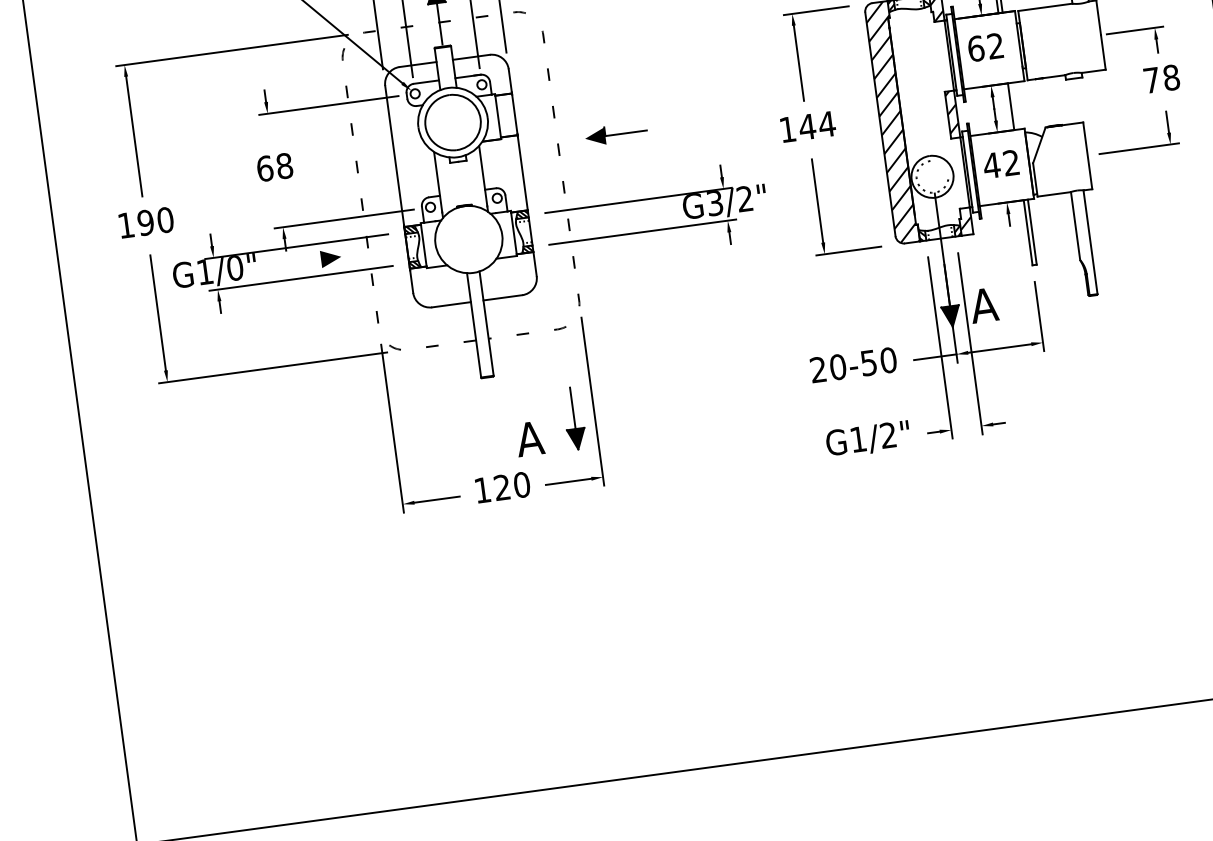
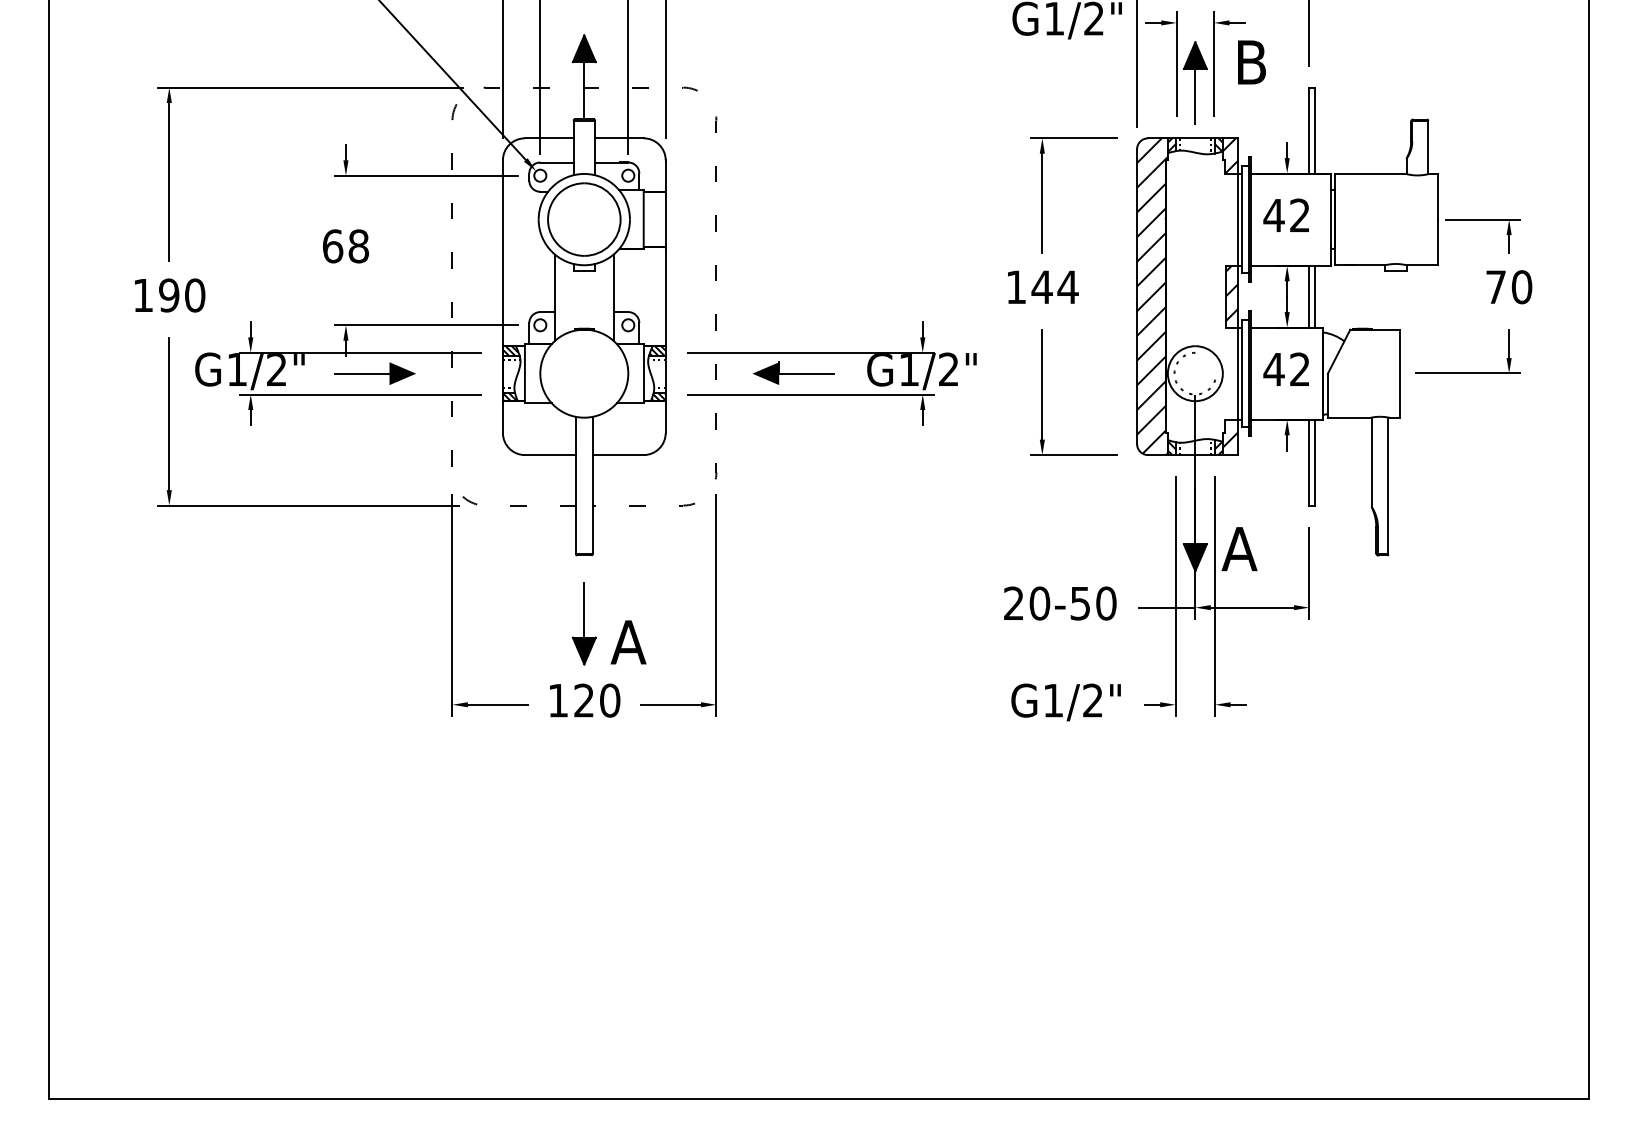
text: (975, 48) -> (1273, 215), 62 -> 42
text: (1171, 77) -> (1521, 287), 78 -> 70
line: (1015, 106) -> (1314, 296), added
part: (616, 133) -> (793, 372), moved
text: (714, 203) -> (908, 370), G3/2" -> G1/2"
line: (299, 262) -> (361, 373), added
text: (234, 268) -> (276, 370), G1/0" -> G1/2"
part: (573, 418) -> (583, 623), moved

